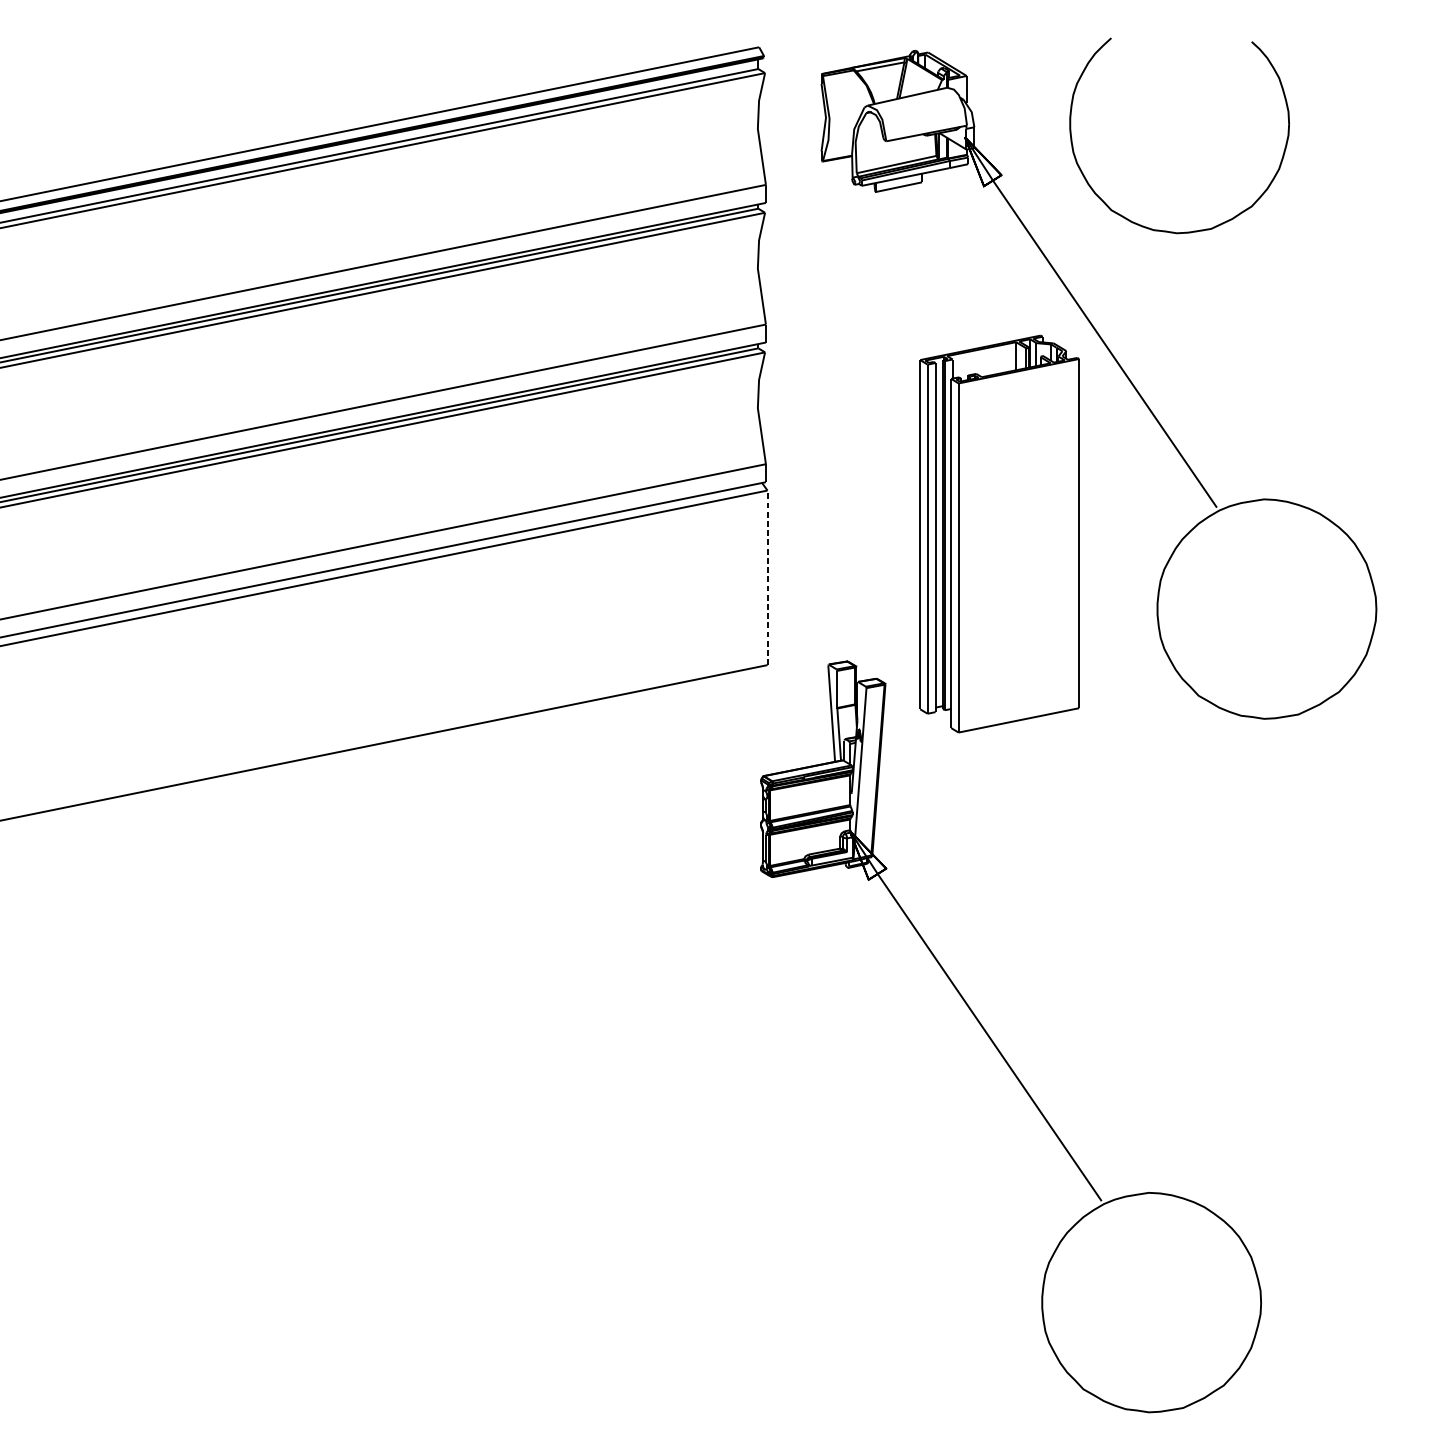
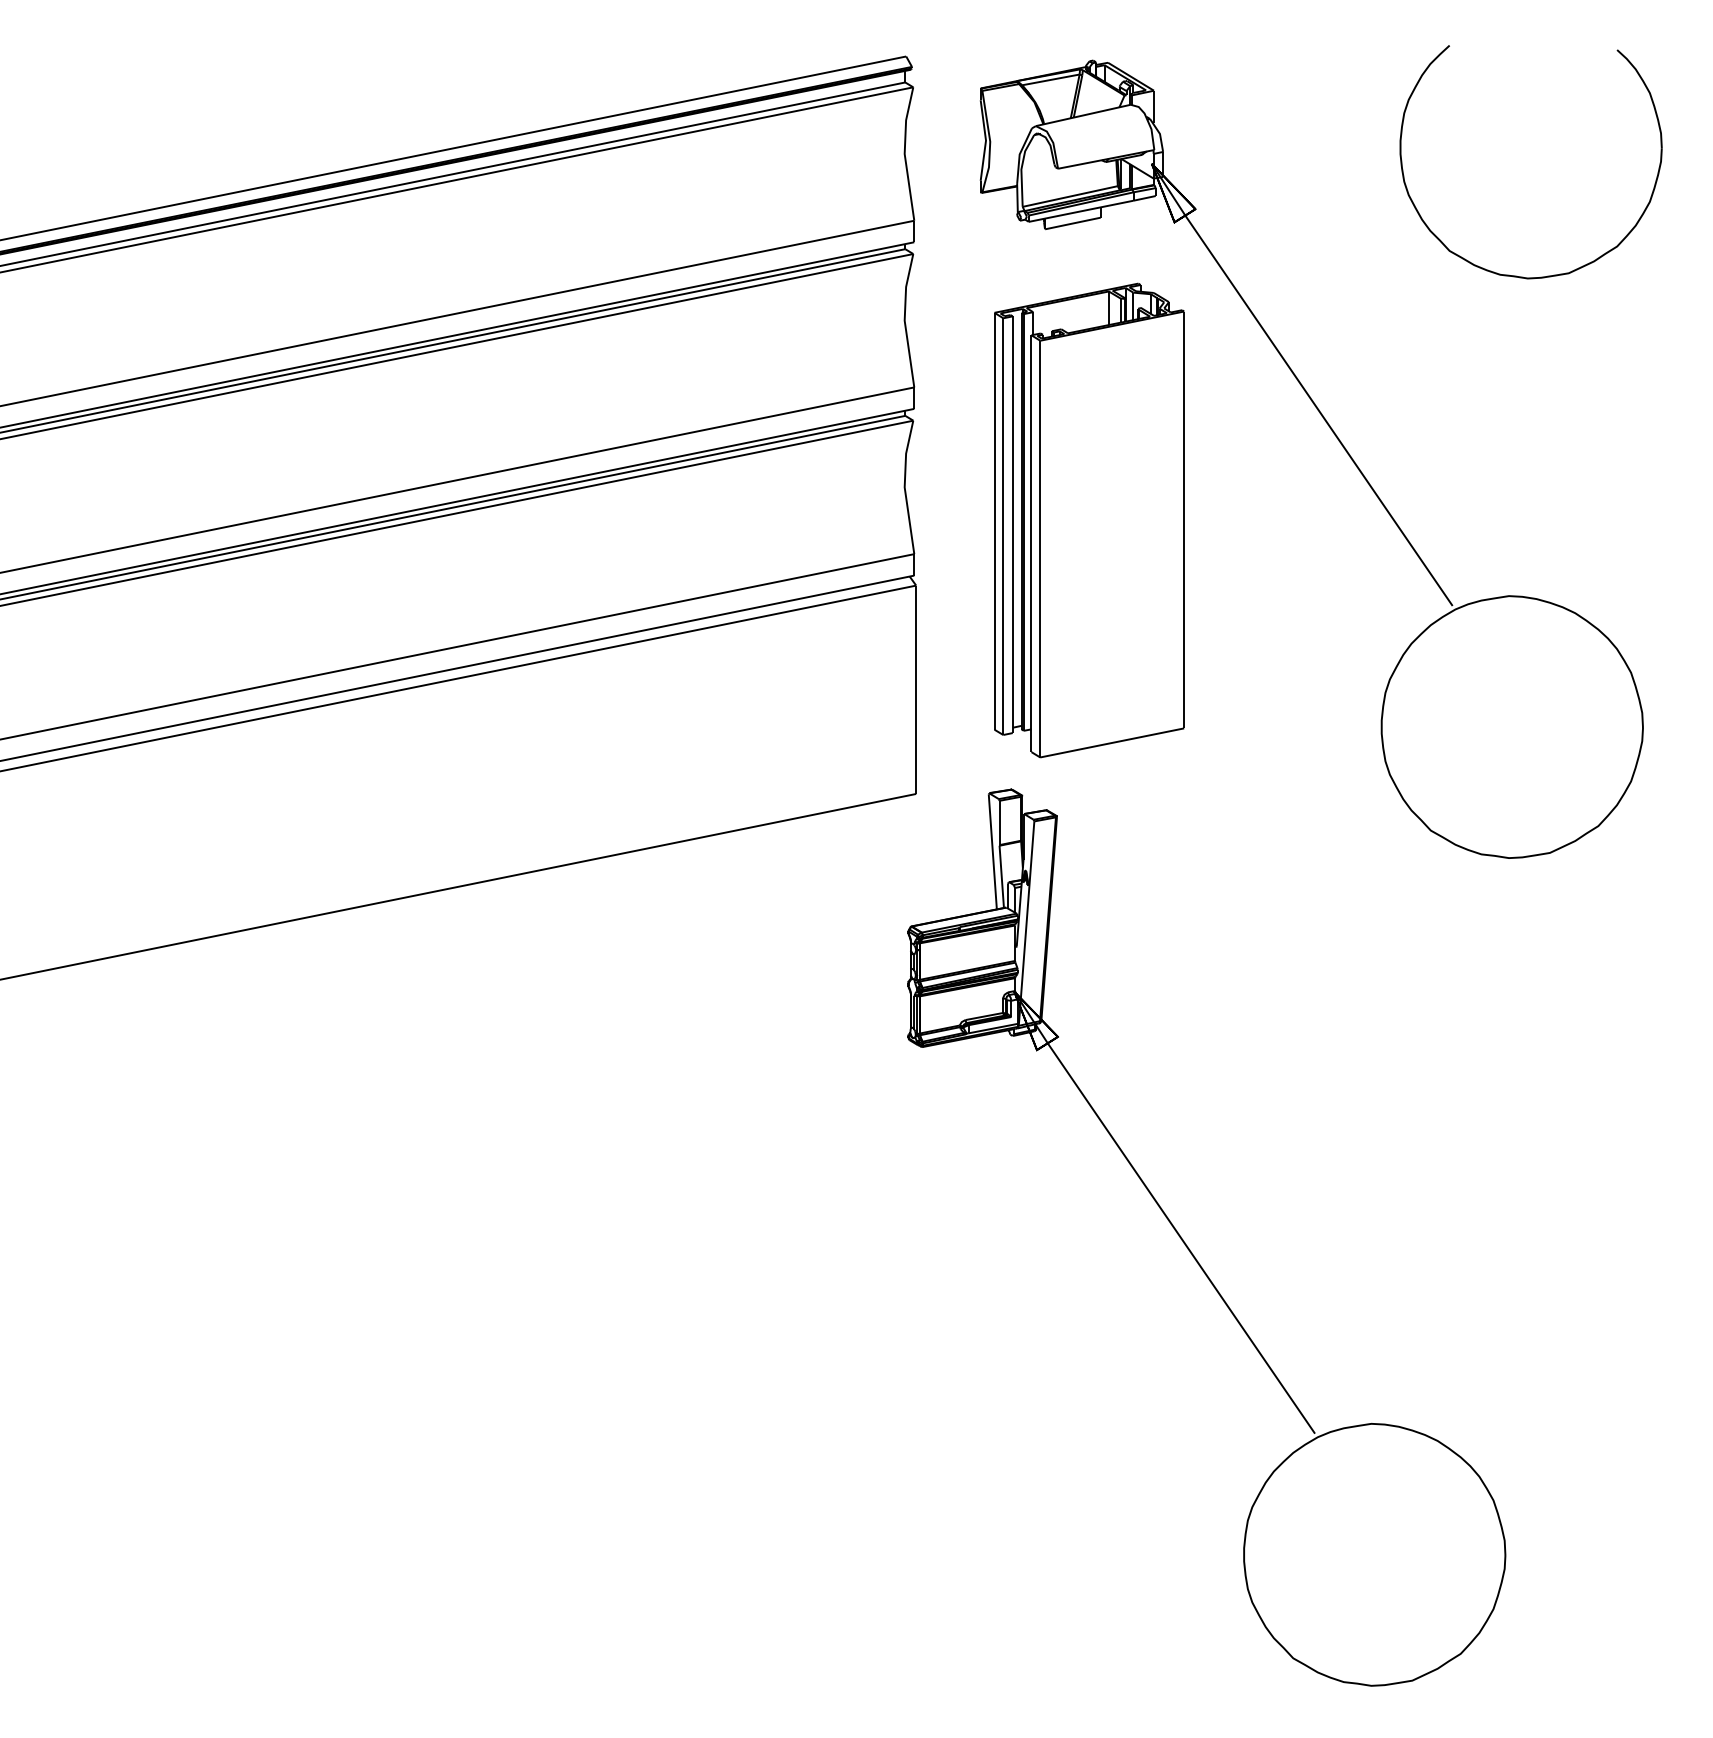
part: (1167, 230) -> (1516, 275), moved
part: (999, 534) -> (1089, 520), moved
line: (767, 577) -> (916, 689), dashed -> solid

